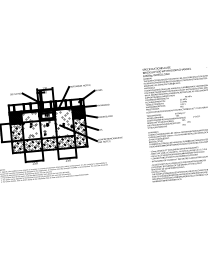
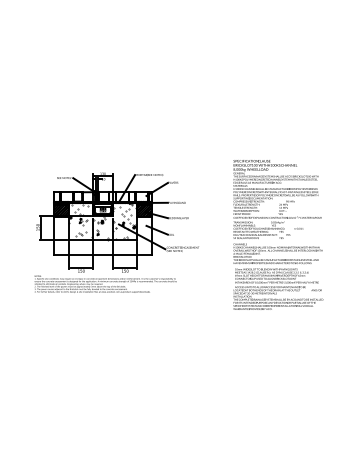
hatch: (48, 135) -> (102, 236), removed

